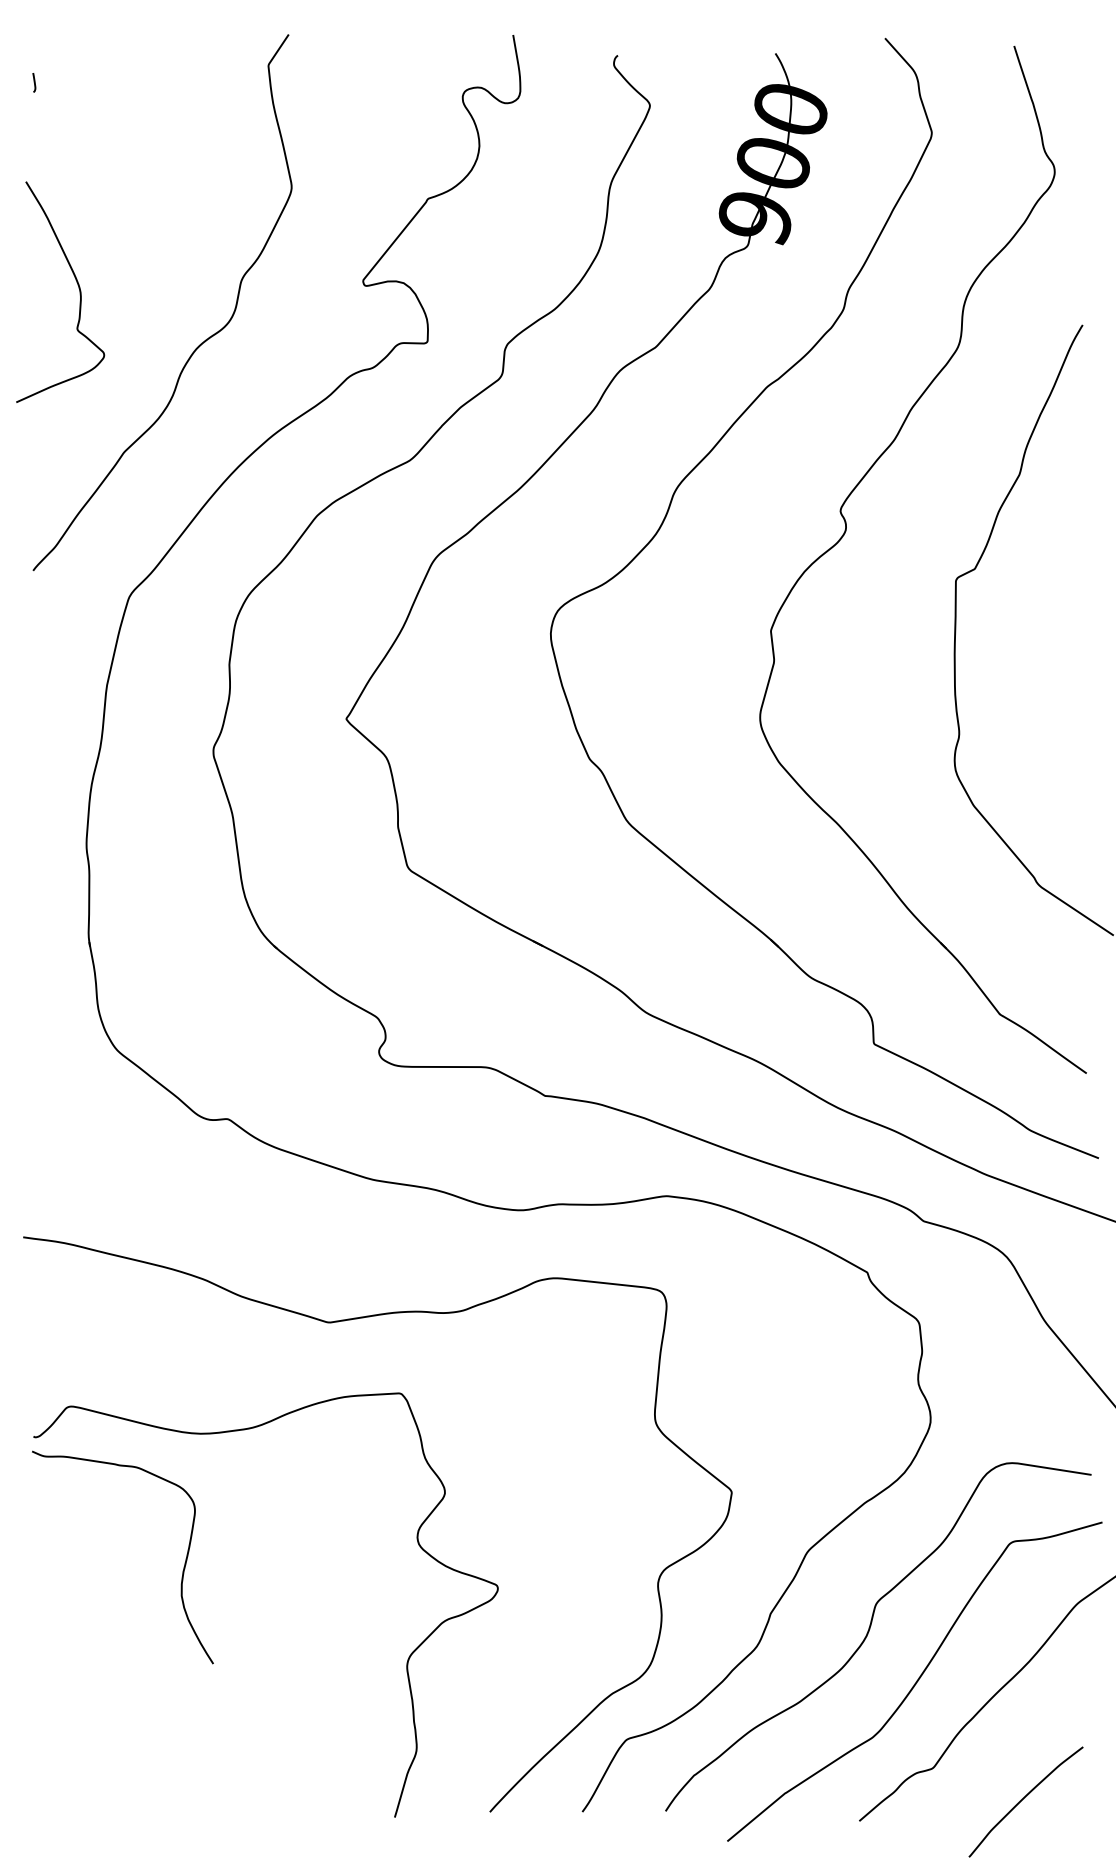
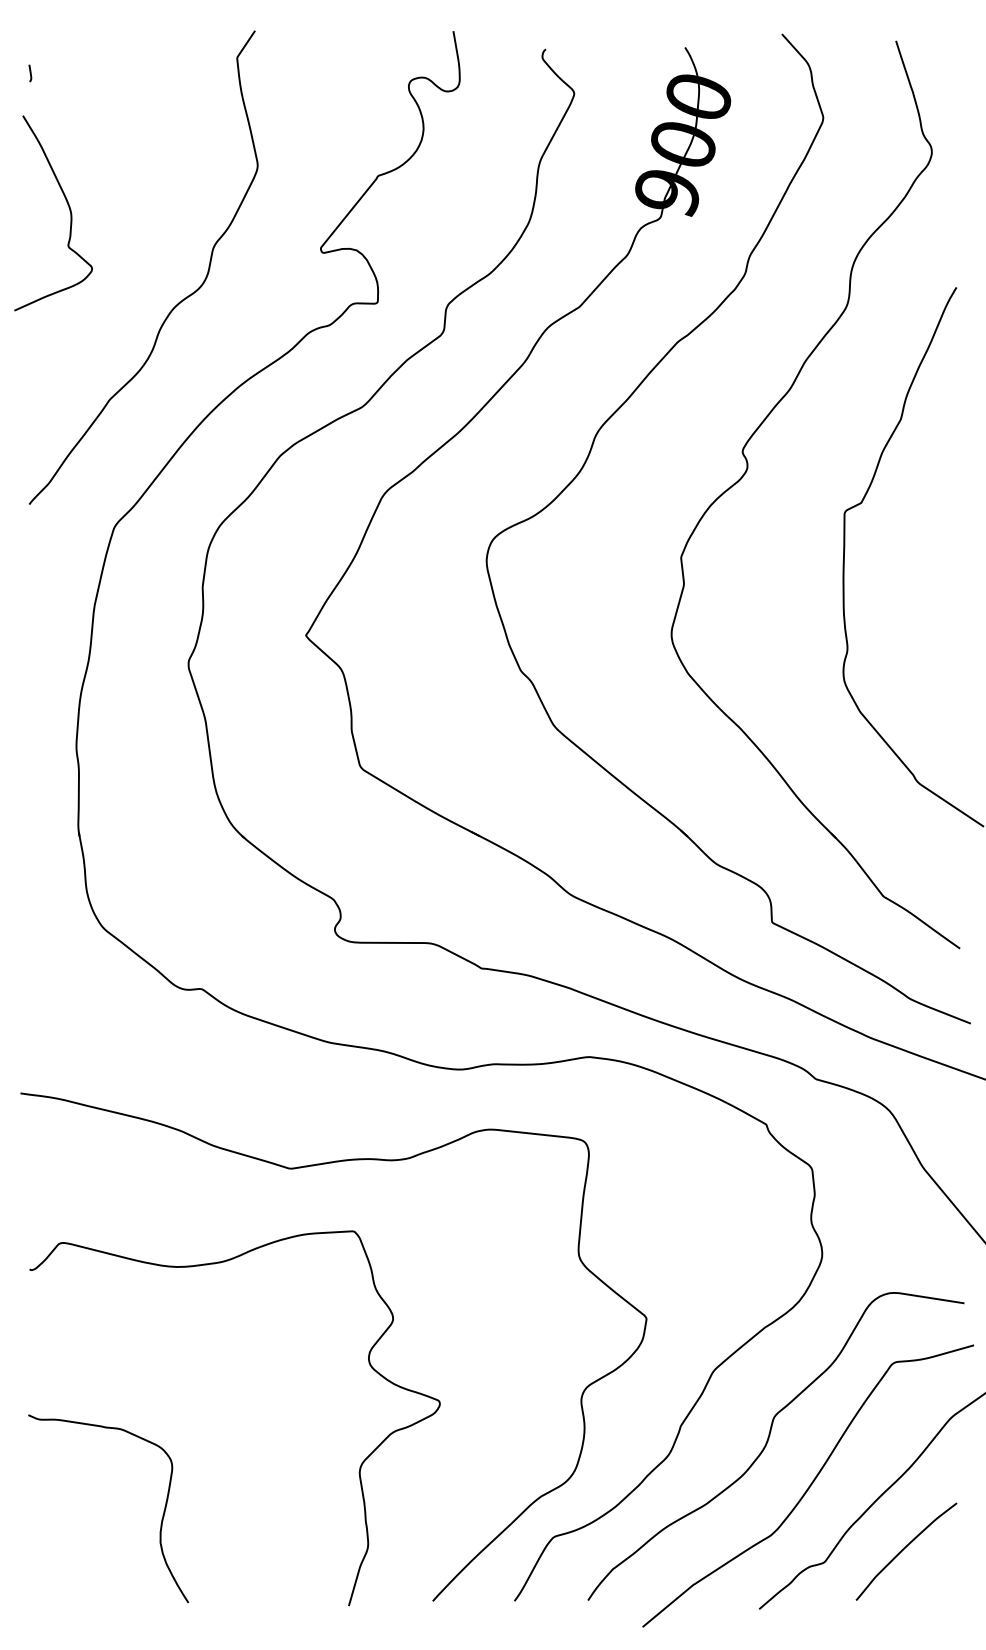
curve: (77, 285) -> (68, 207), moved
curve: (182, 1570) -> (161, 1520), moved
curve: (1023, 1799) -> (904, 1549), moved

